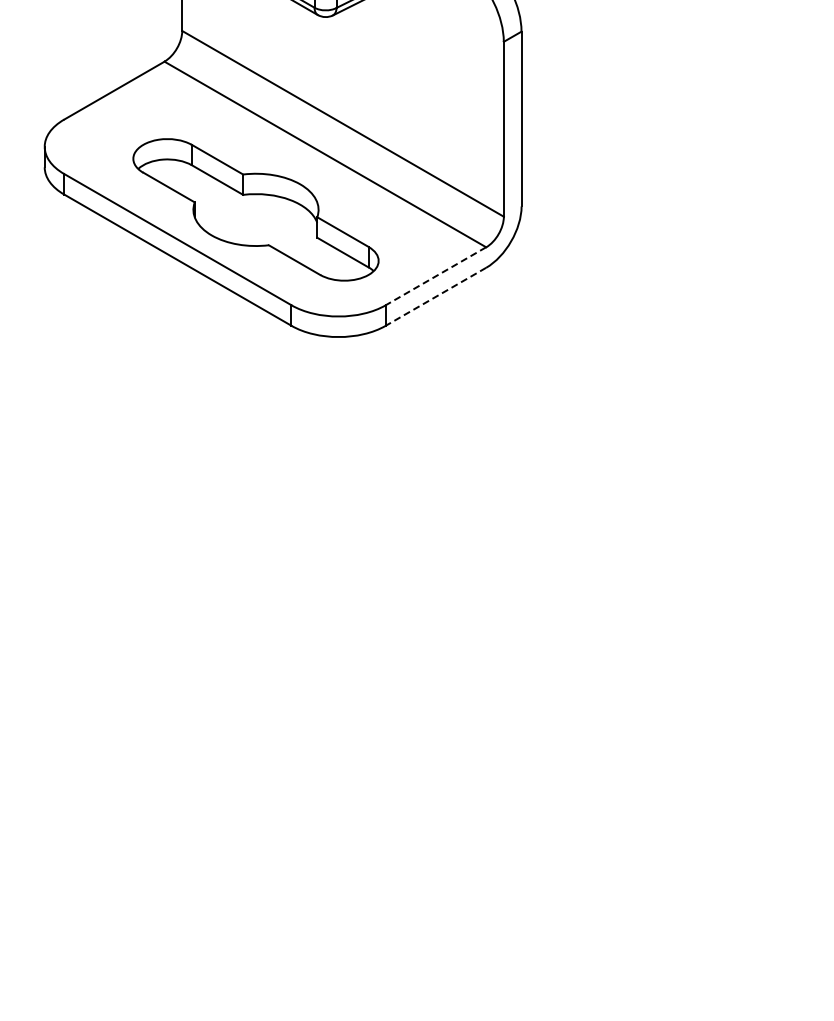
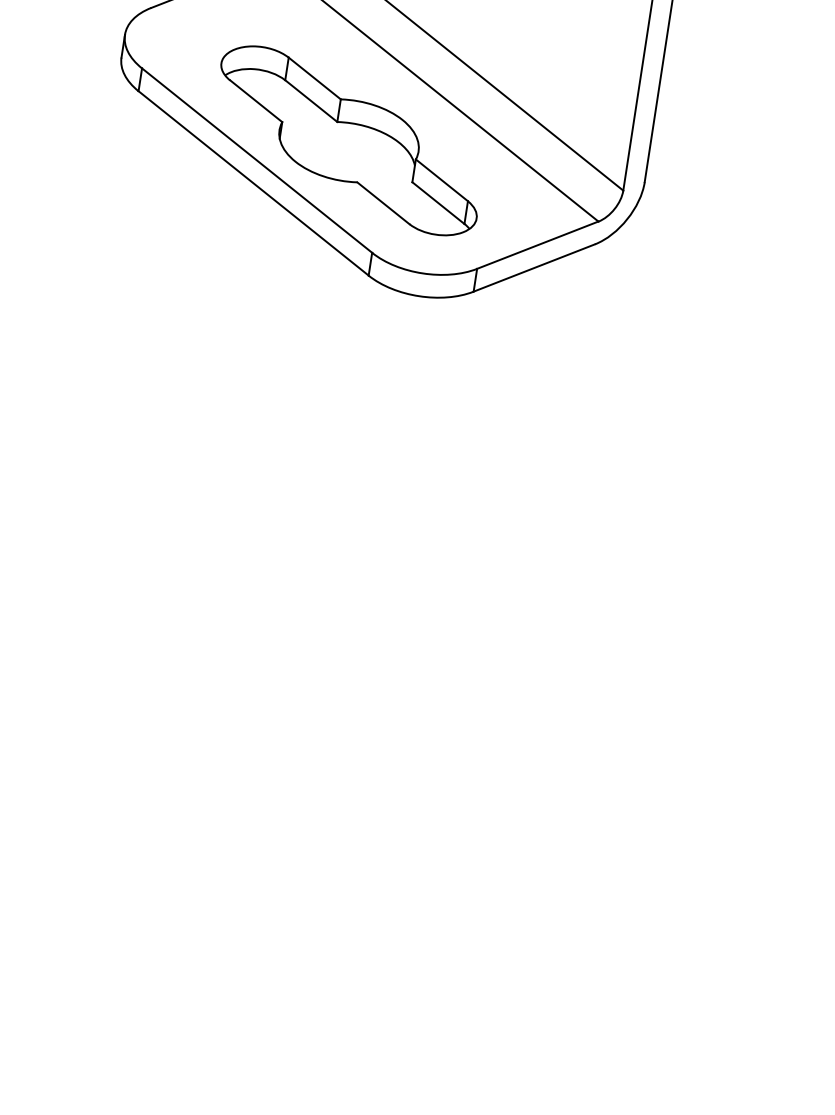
line: (436, 276) -> (538, 245), dashed -> solid
line: (436, 296) -> (534, 267), dashed -> solid

